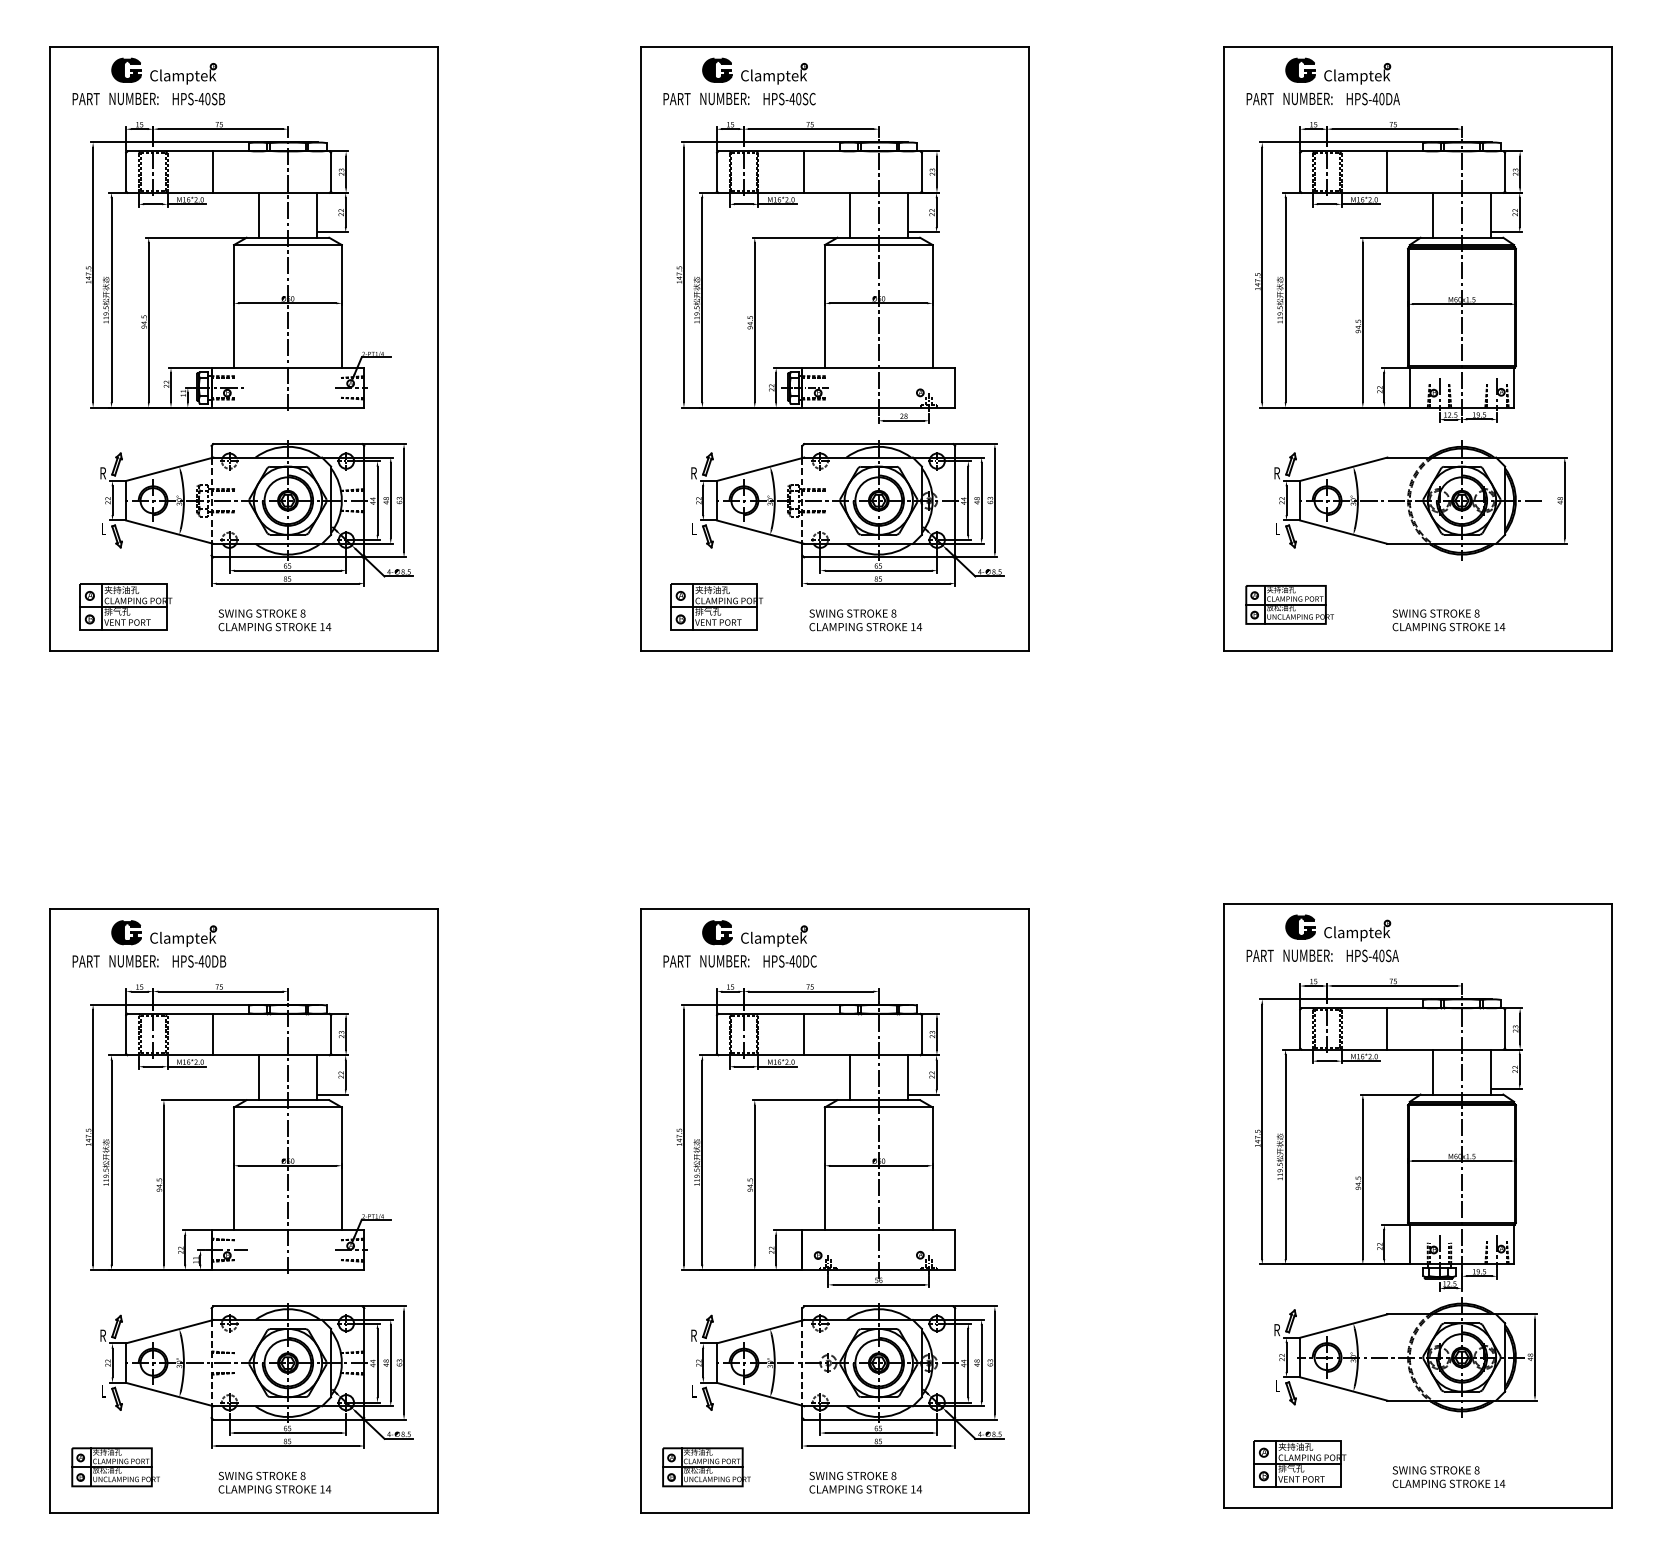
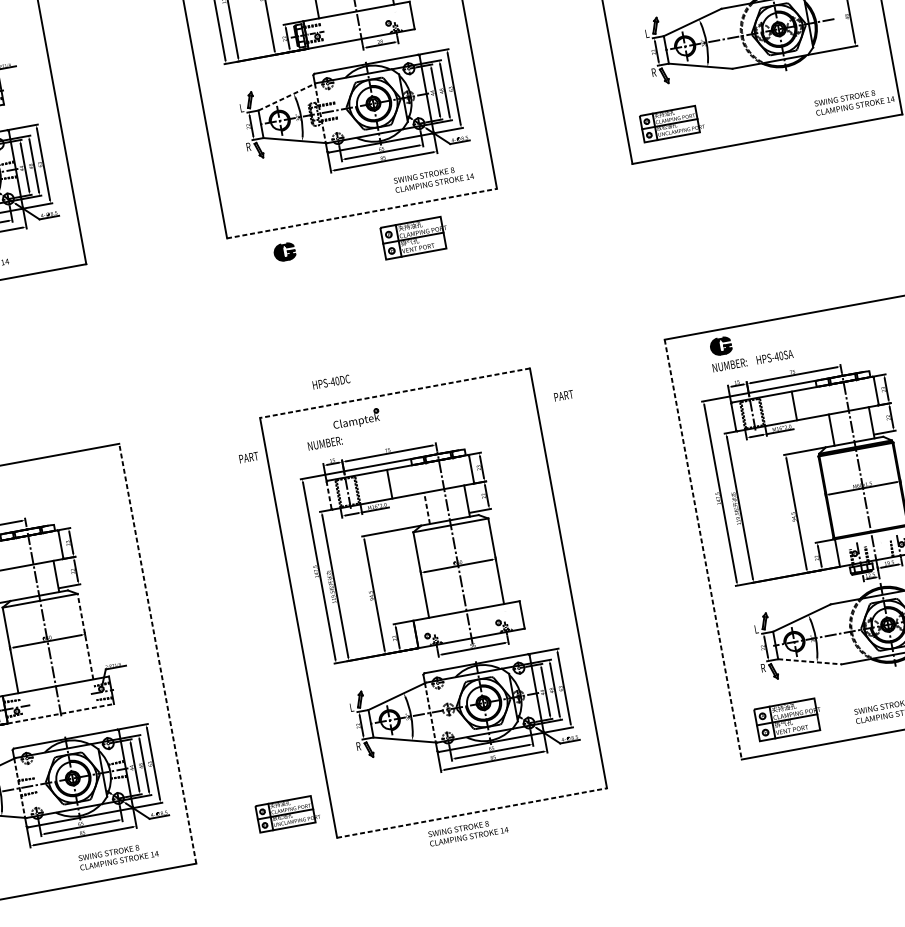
line: (761, 469) -> (287, 96), solid -> dashed
text: (693, 473) -> (241, 108), R -> L
text: (1276, 473) -> (646, 34), R -> L
text: (693, 529) -> (248, 147), L -> R
text: (1276, 529) -> (653, 72), L -> R
part: (716, 606) -> (415, 237), moved
text: (865, 620) -> (433, 178), moved
text: (1448, 620) -> (854, 101), moved
line: (835, 650) -> (362, 213), solid -> dashed
line: (834, 909) -> (394, 393), solid -> dashed
part: (1357, 930) -> (761, 341), removed
part: (717, 932) -> (284, 252), moved
text: (1259, 955) -> (563, 395), moved
text: (676, 961) -> (248, 457), moved
text: (789, 961) -> (330, 382), moved
line: (717, 1034) -> (329, 495), solid -> dashed
line: (259, 1077) -> (16, 583), removed
line: (850, 1077) -> (427, 508), solid -> dashed
line: (341, 1168) -> (85, 636), solid -> dashed
line: (1223, 1205) -> (702, 549), solid -> dashed
line: (438, 1211) -> (158, 653), solid -> dashed
line: (288, 1270) -> (61, 714), solid -> dashed
text: (1276, 1330) -> (755, 629), R -> L
text: (693, 1335) -> (351, 707), R -> L
text: (1277, 1385) -> (763, 667), L -> R
line: (1344, 1389) -> (810, 662), solid -> dashed
text: (693, 1391) -> (358, 746), L -> R
part: (706, 1467) -> (288, 814), moved
text: (274, 1482) -> (118, 855), moved
text: (865, 1482) -> (468, 831), moved
line: (835, 1513) -> (472, 813), solid -> dashed

